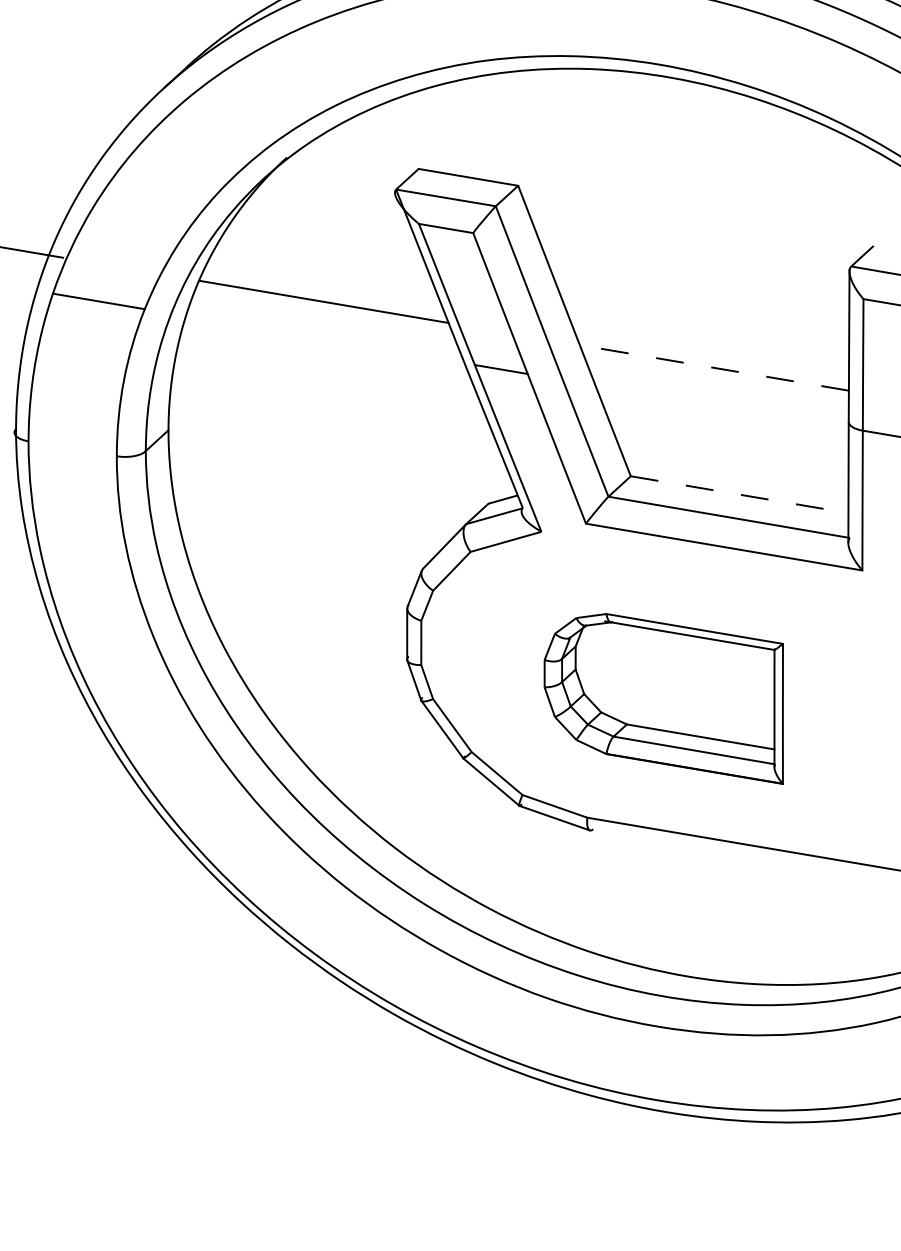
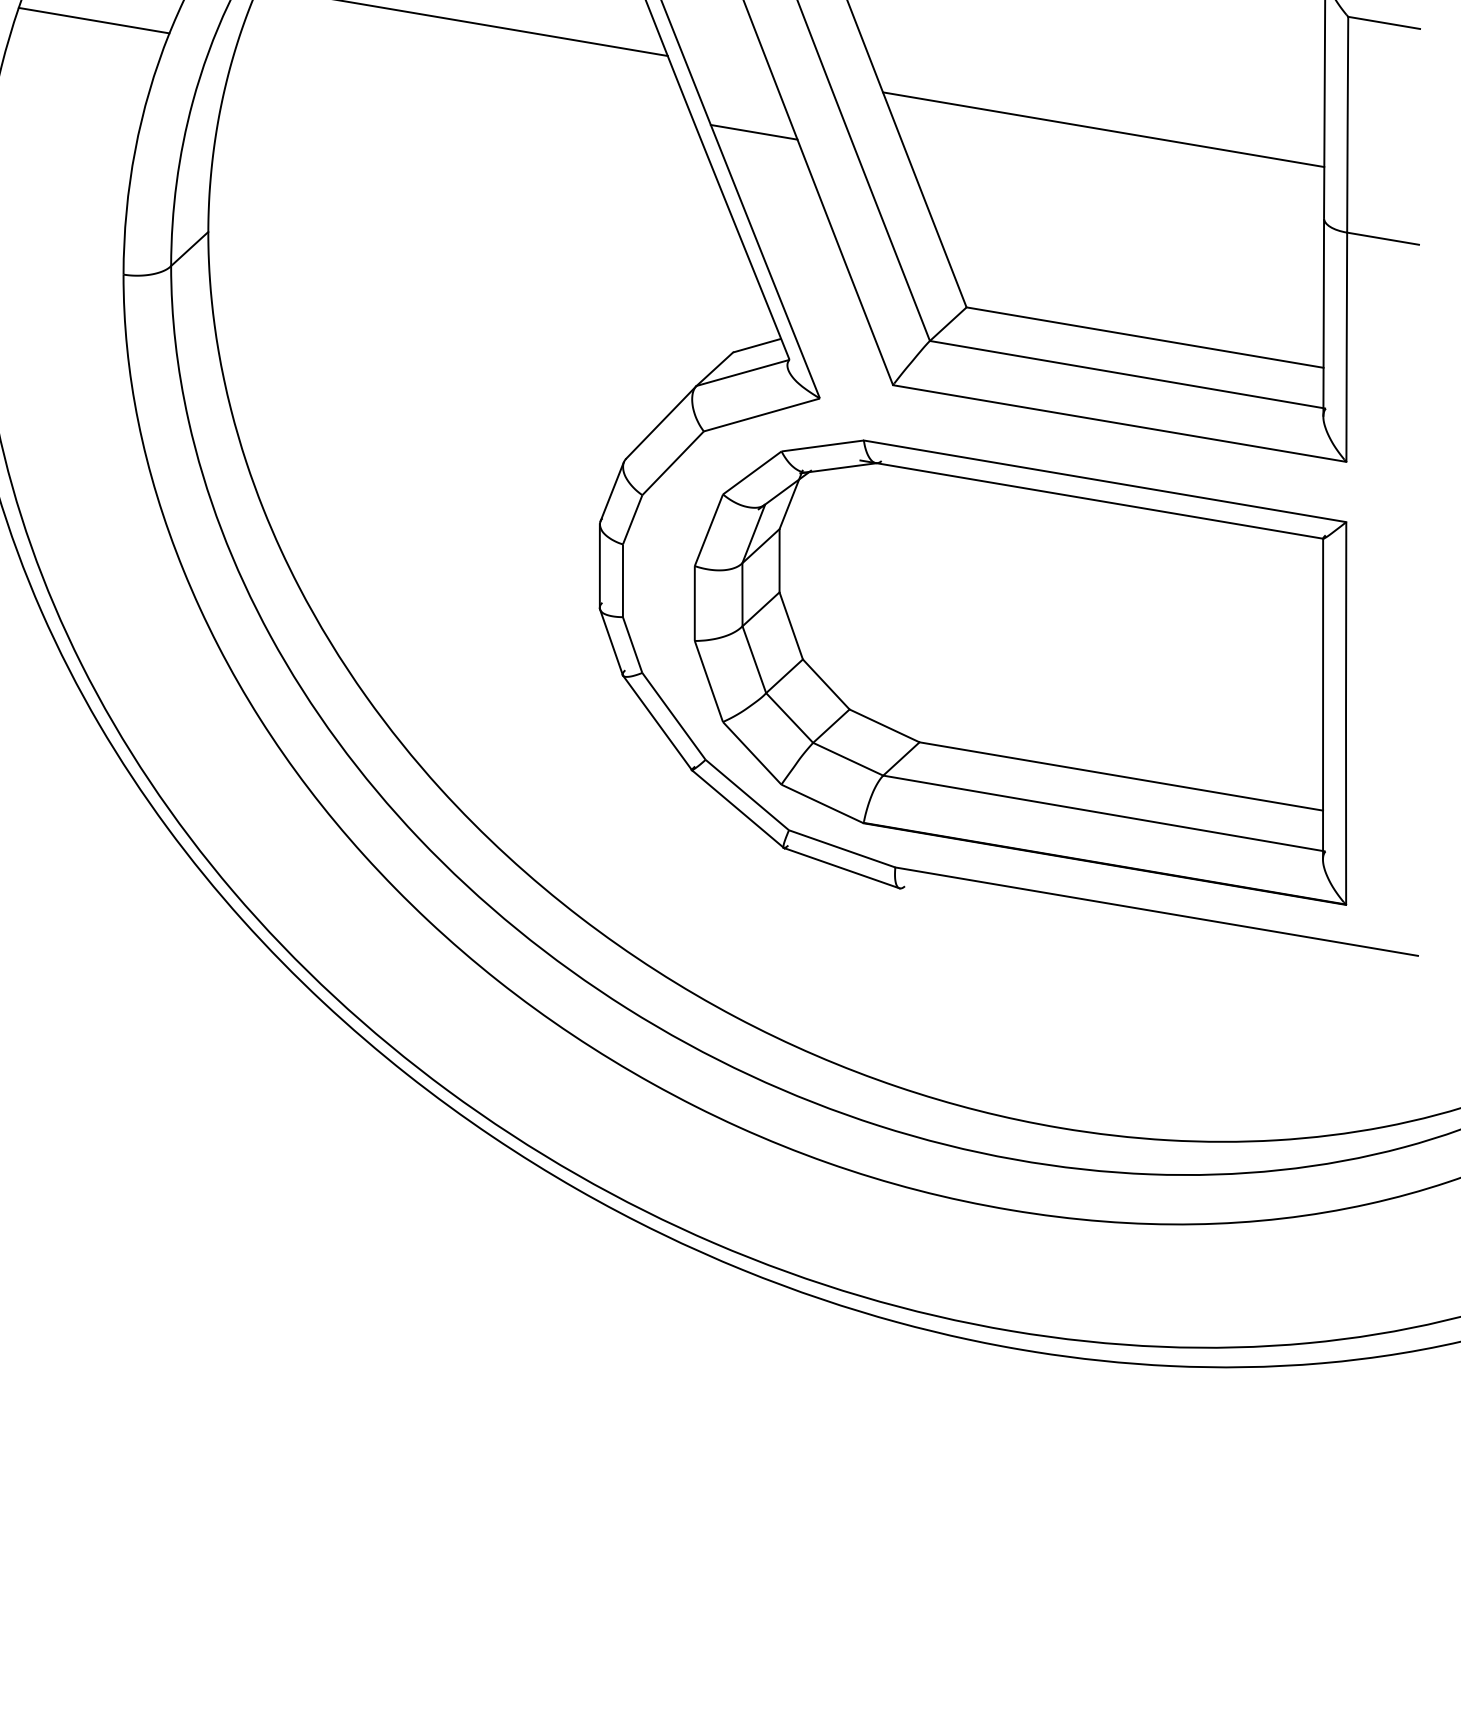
line: (713, 367) -> (1102, 129), dashed -> solid
line: (740, 494) -> (1146, 337), dashed -> solid
part: (663, 698) -> (1020, 671), size x1.67

